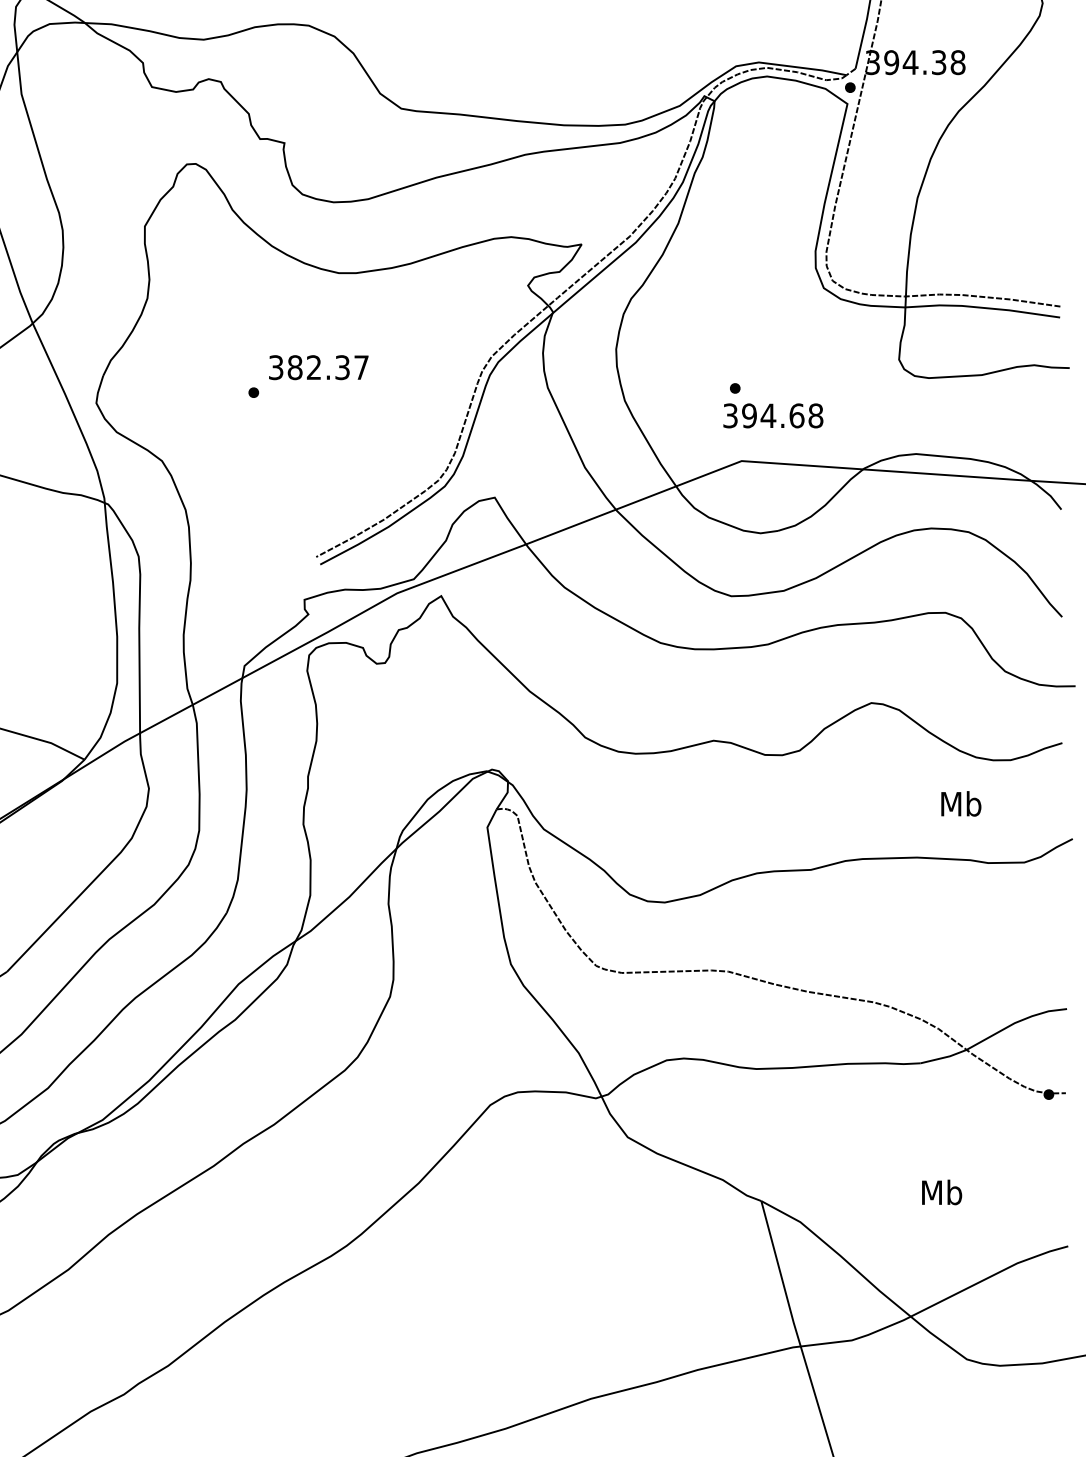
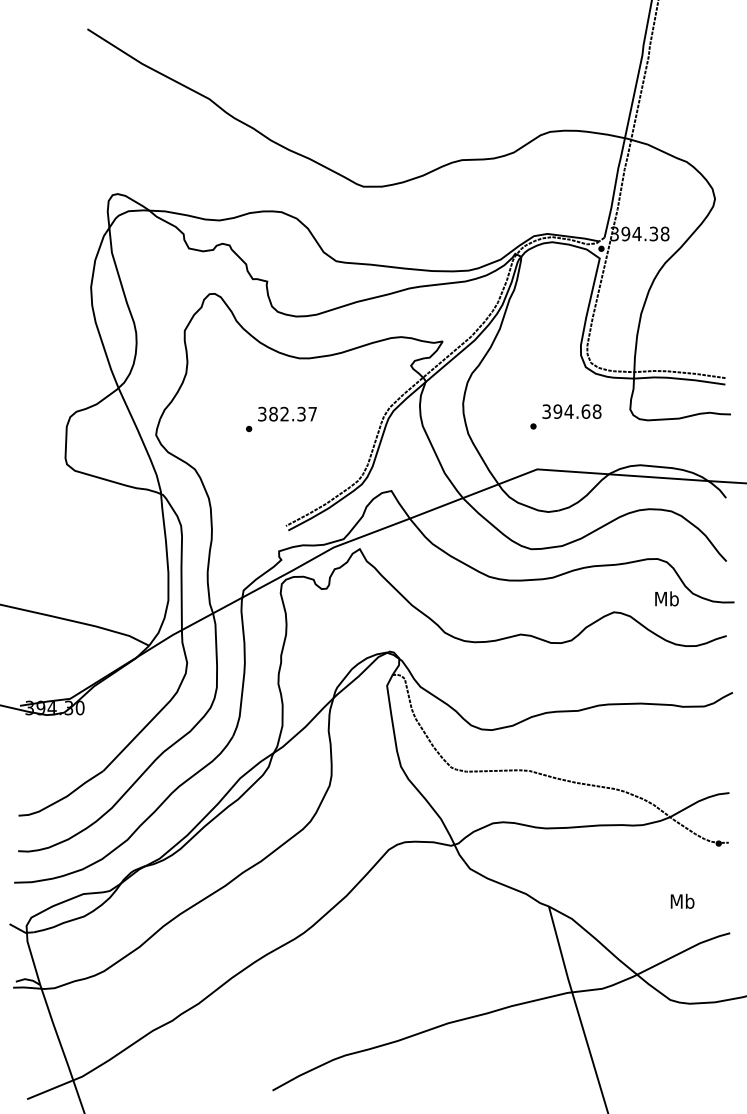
text: (772, 415) -> (571, 411), moved
text: (960, 803) -> (666, 598), moved
text: (941, 1190) -> (682, 900), moved

